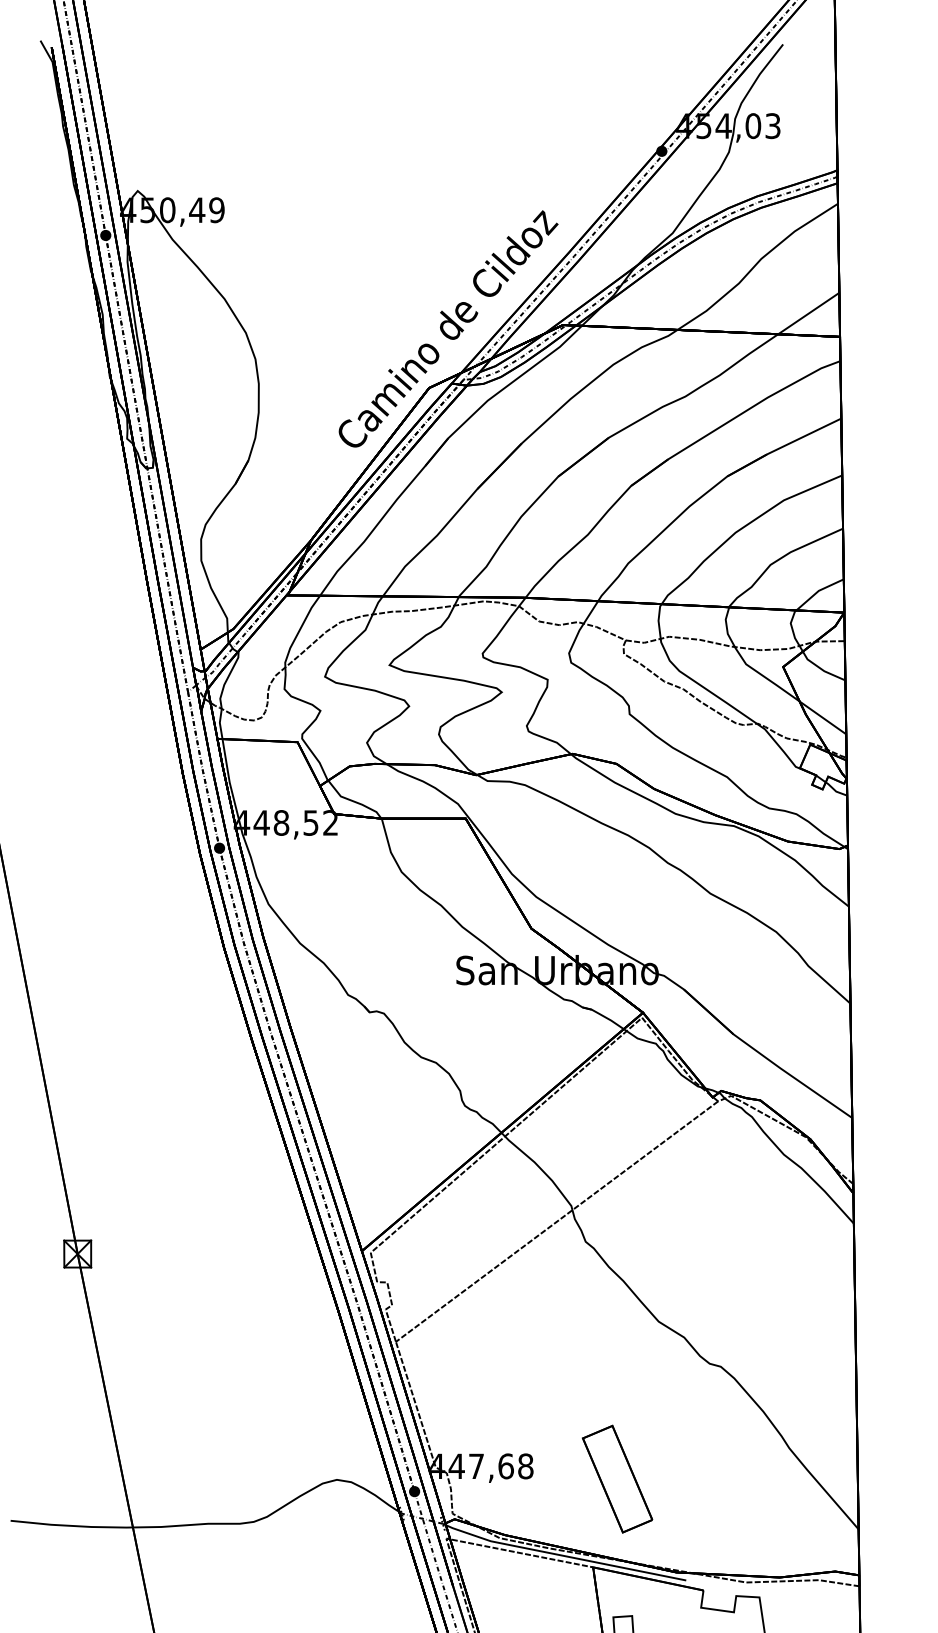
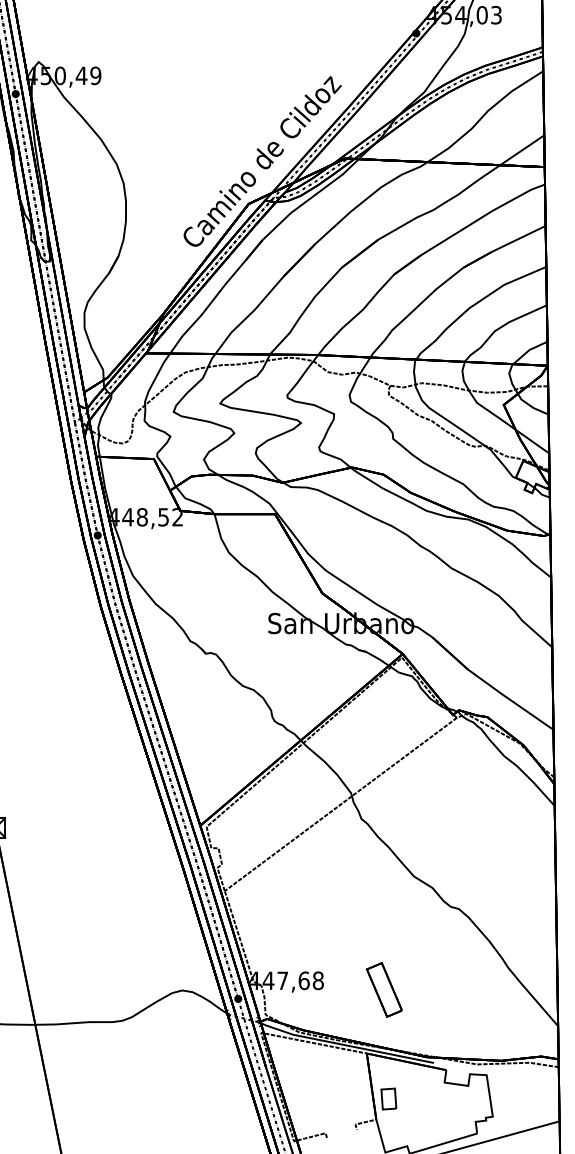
part: (617, 1478) -> (384, 989), size x0.7

